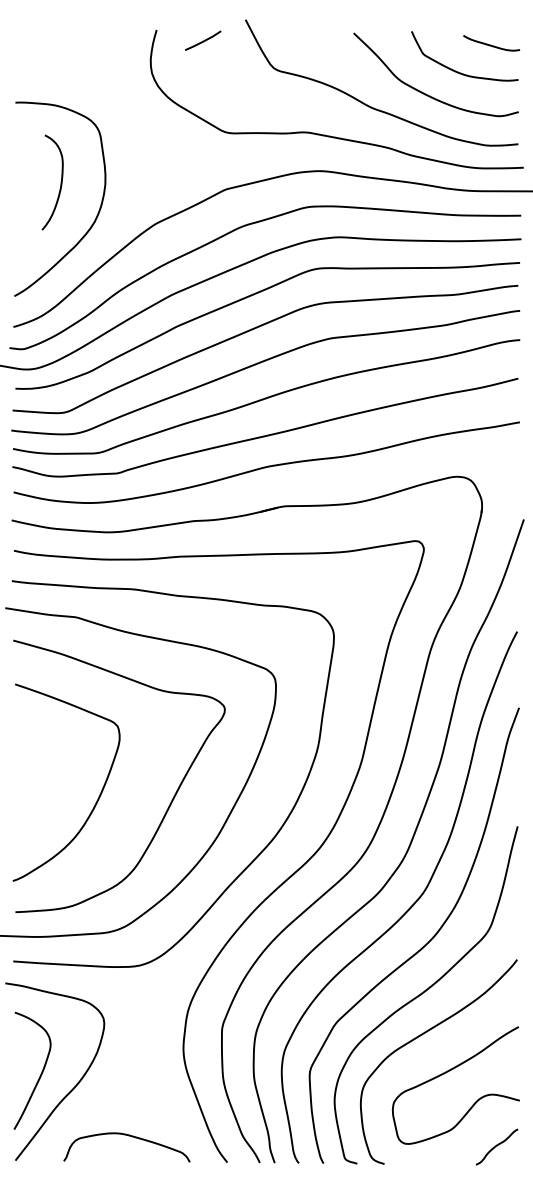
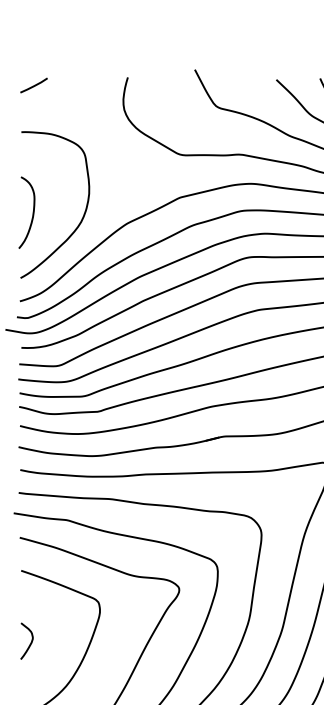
line: (203, 40) -> (34, 85), moved
curve: (60, 182) -> (32, 212), moved
curve: (27, 780) -> (30, 643), added

